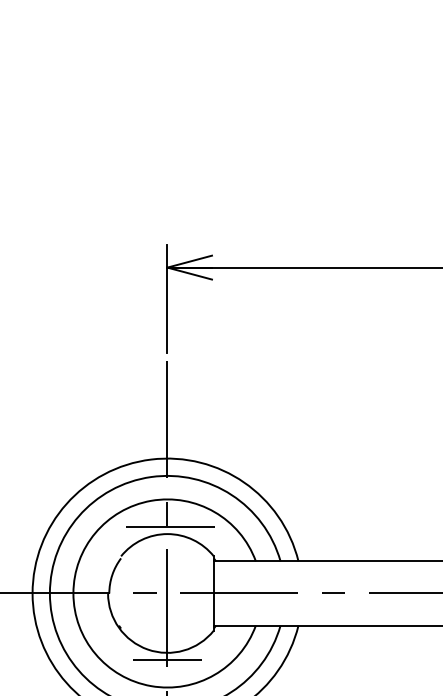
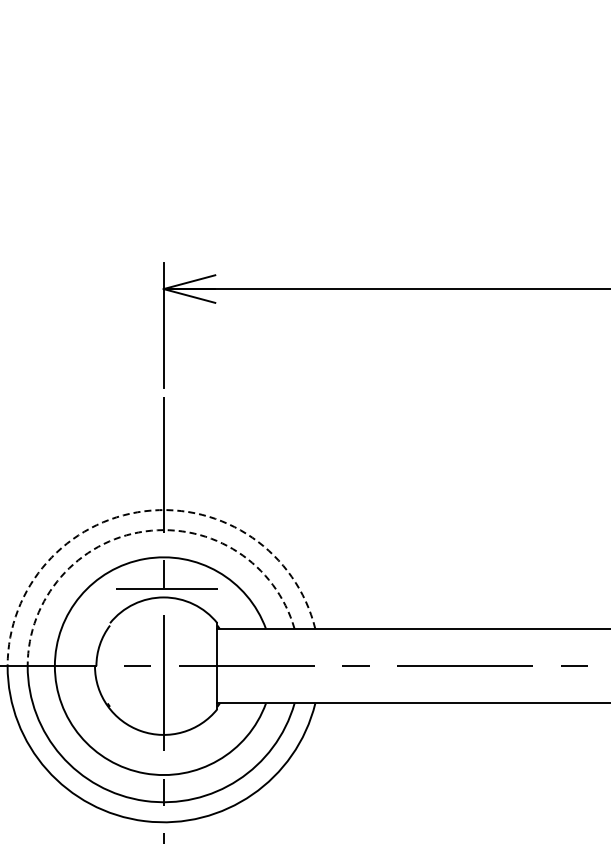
arc: (150, 459) -> (144, 511), solid -> dashed
arc: (150, 477) -> (144, 531), solid -> dashed
line: (167, 660) -> (163, 743), removed

